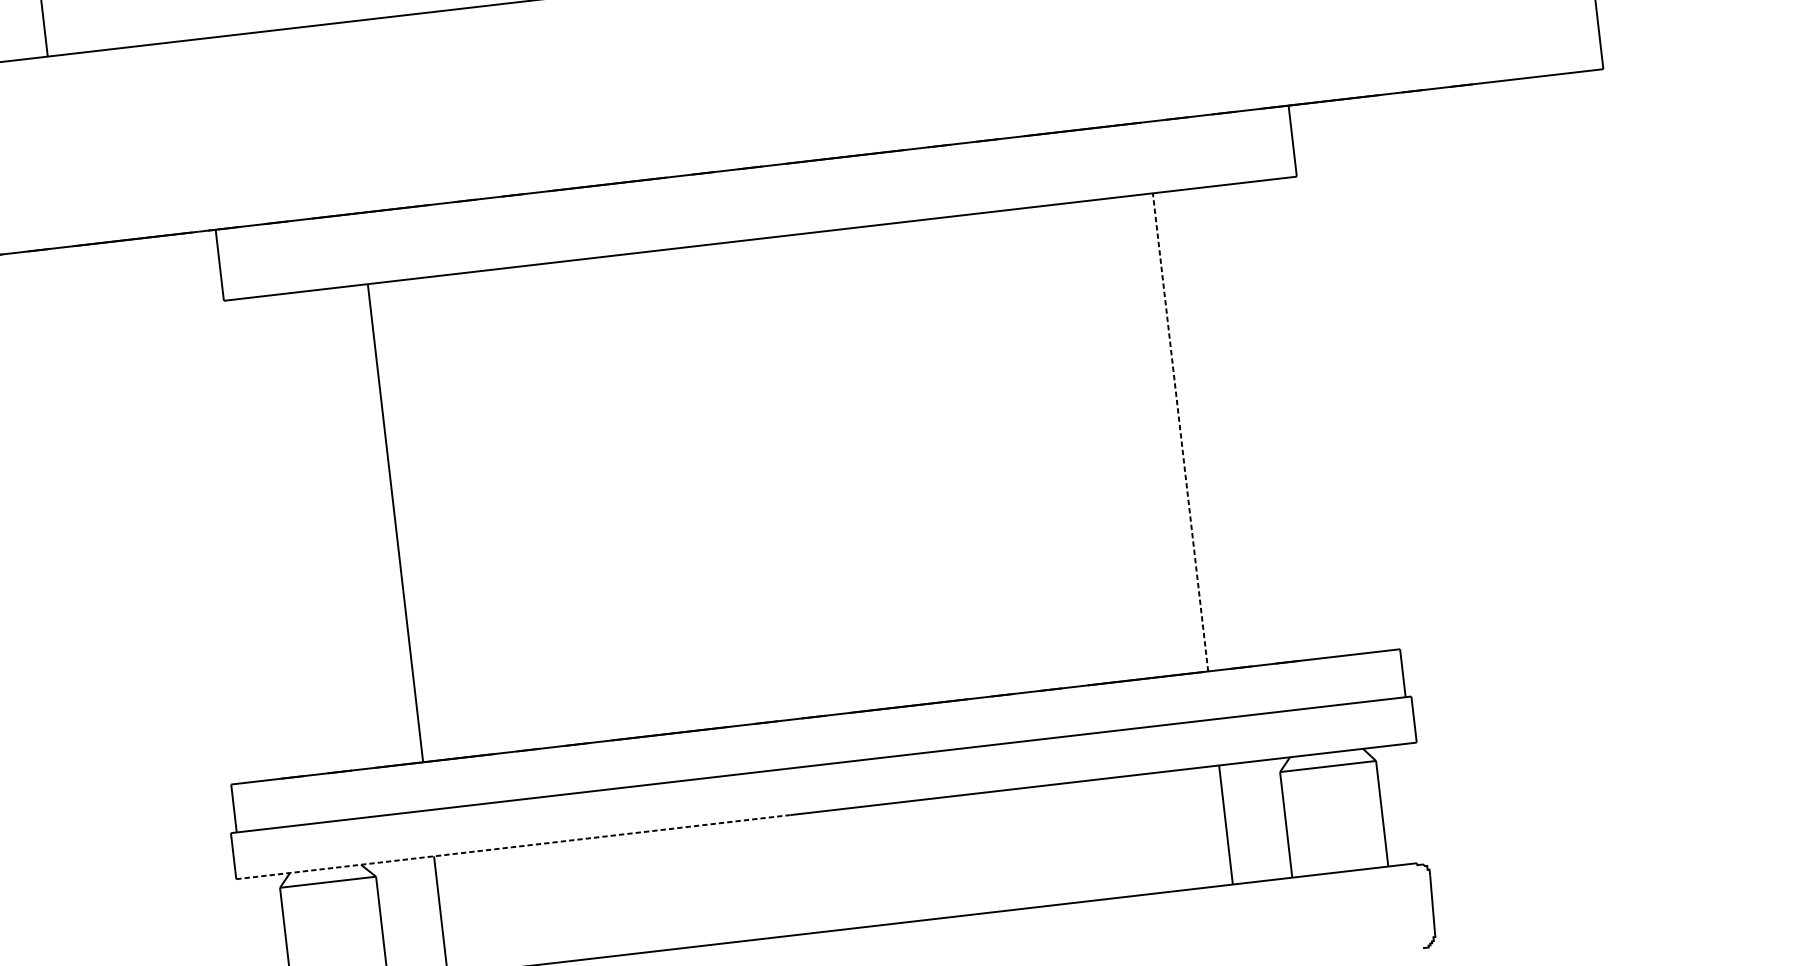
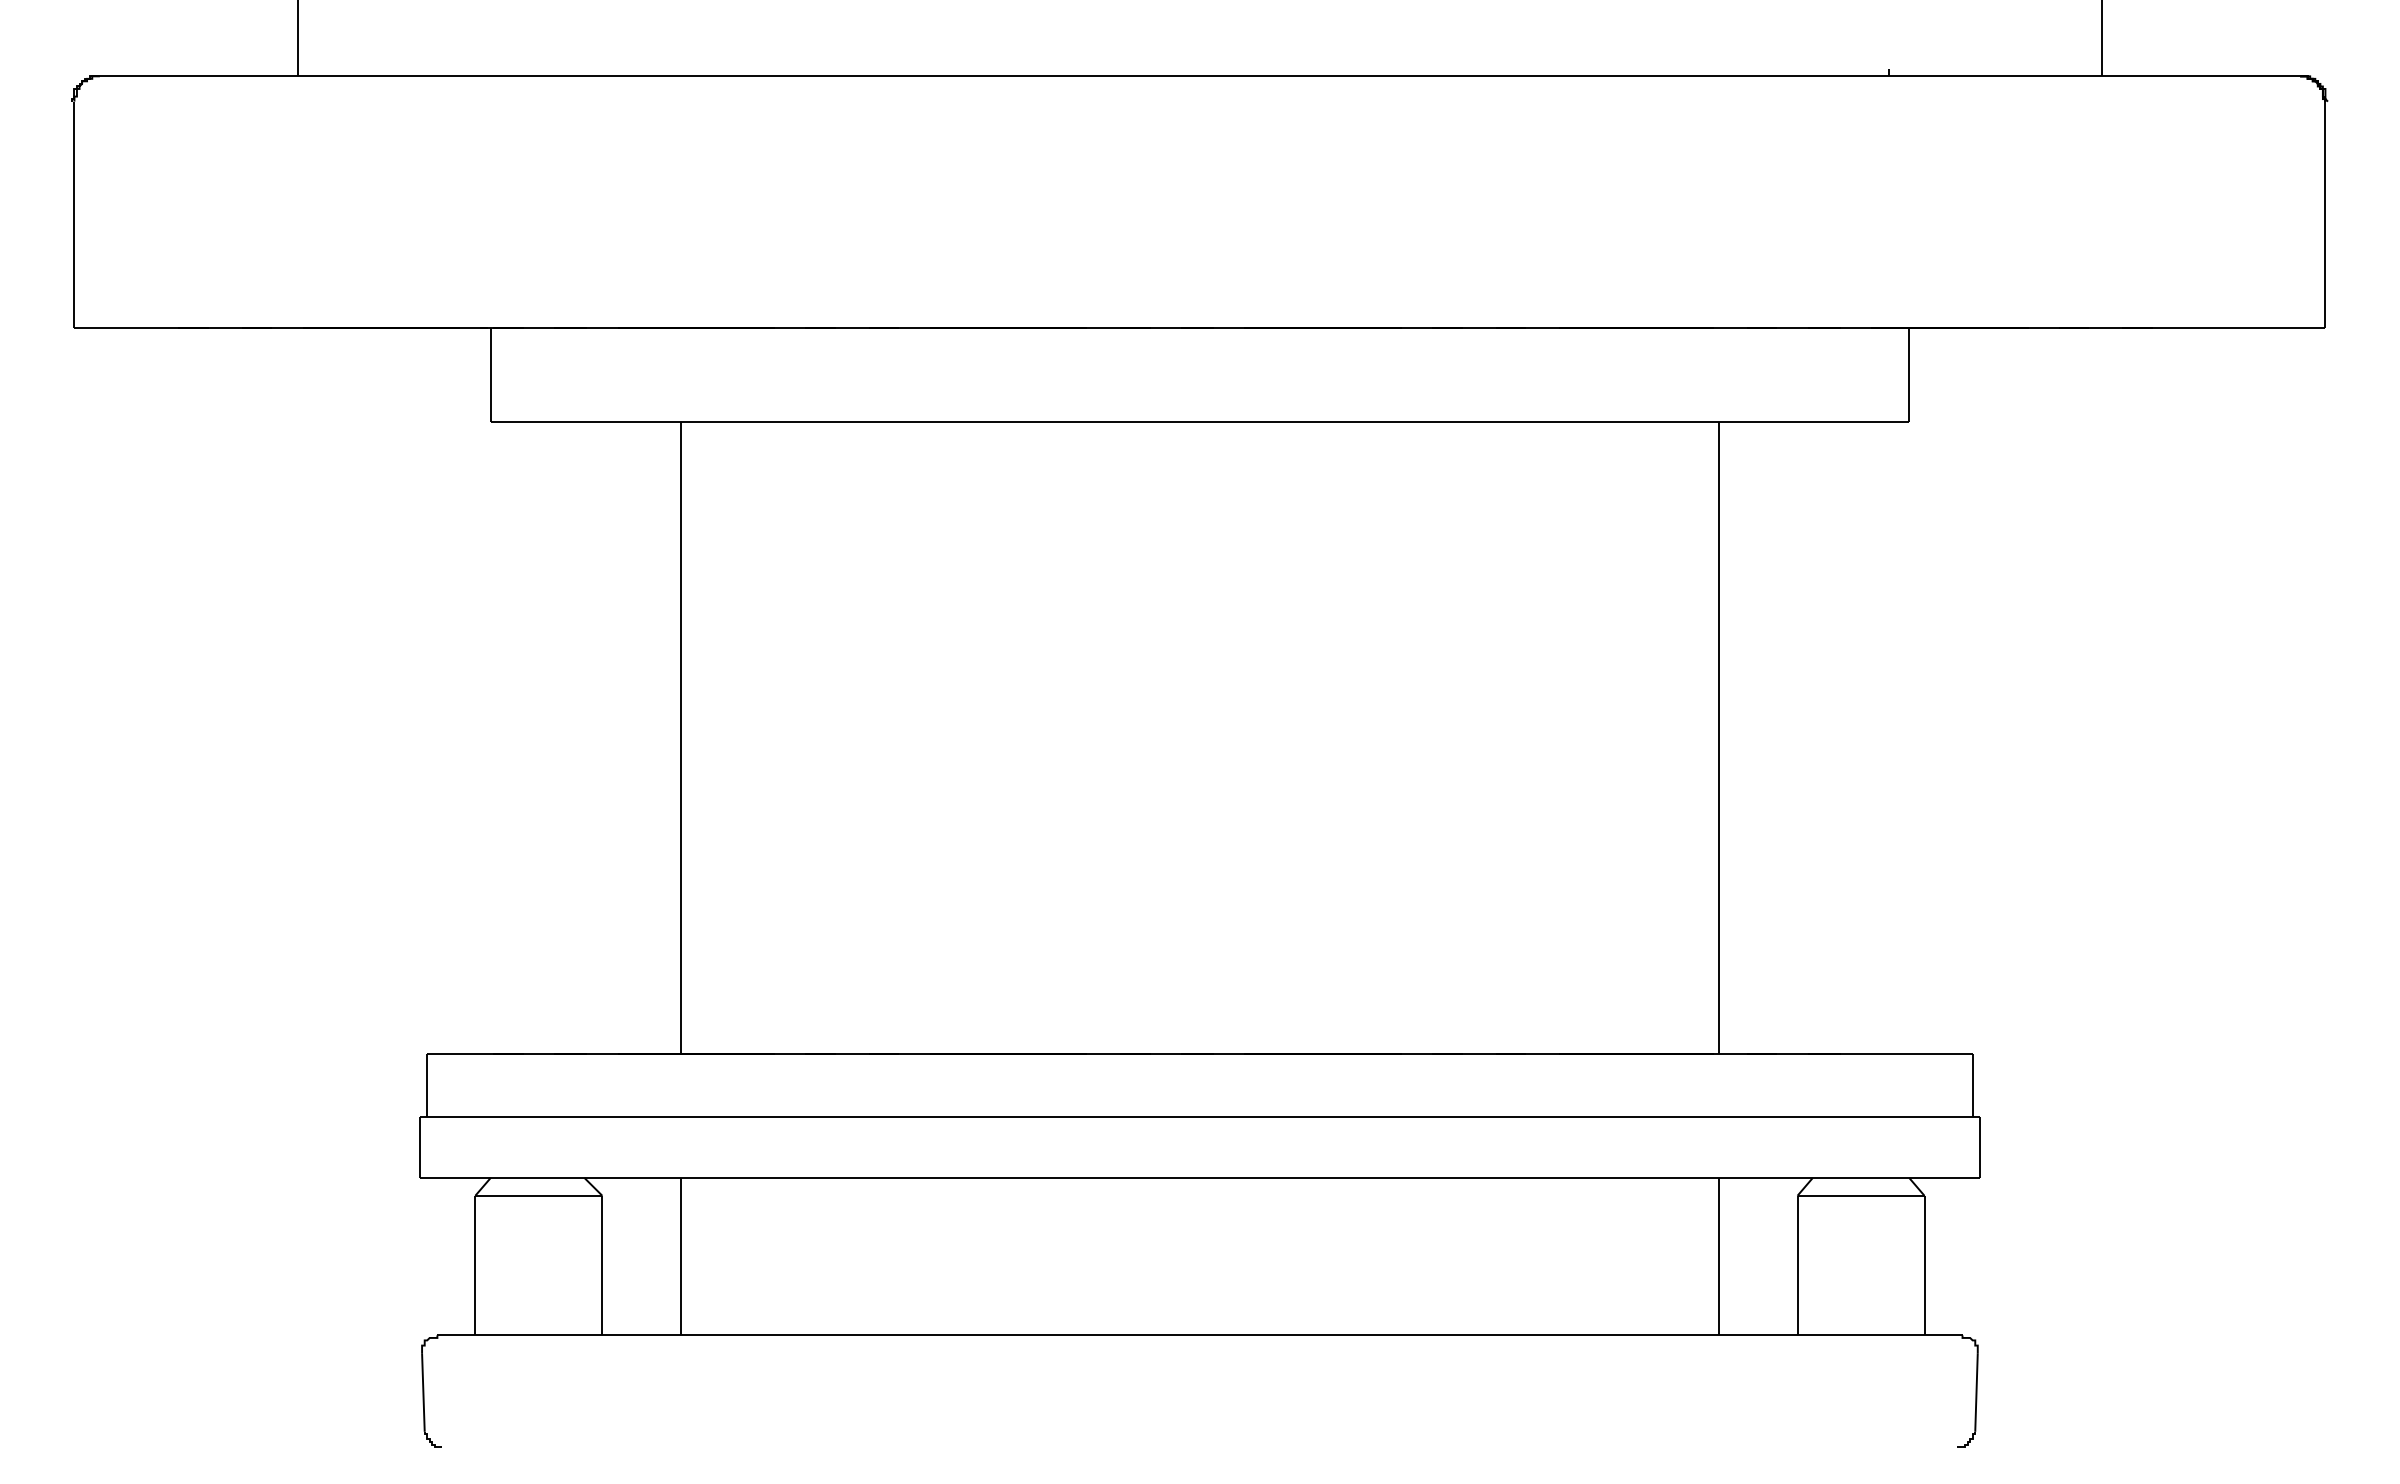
line: (1180, 432) -> (1718, 737), dashed -> solid
line: (513, 846) -> (786, 1177), dashed -> solid

